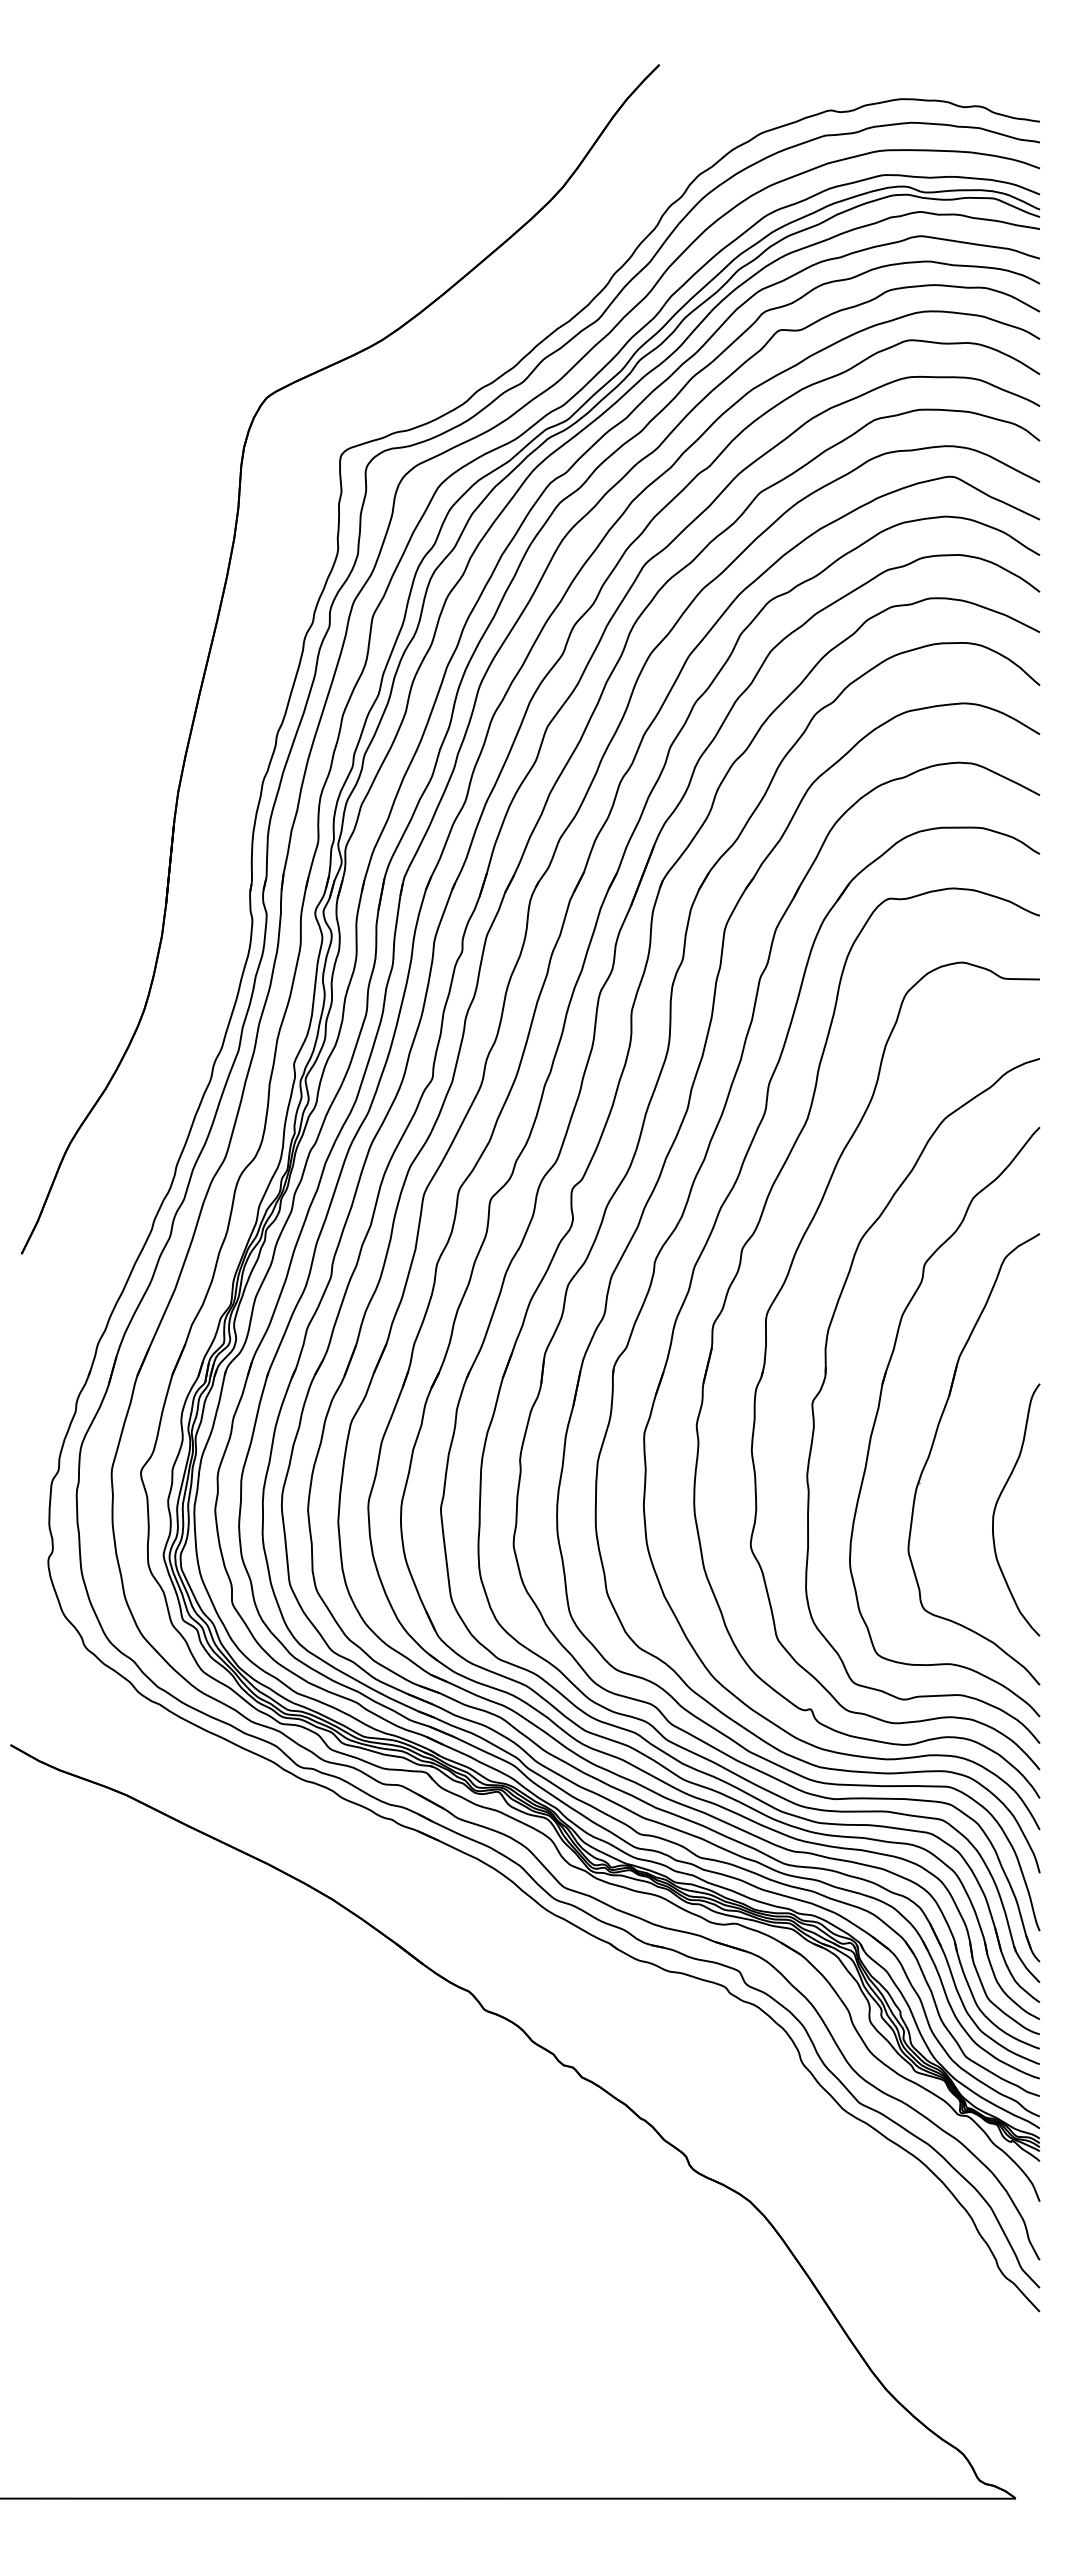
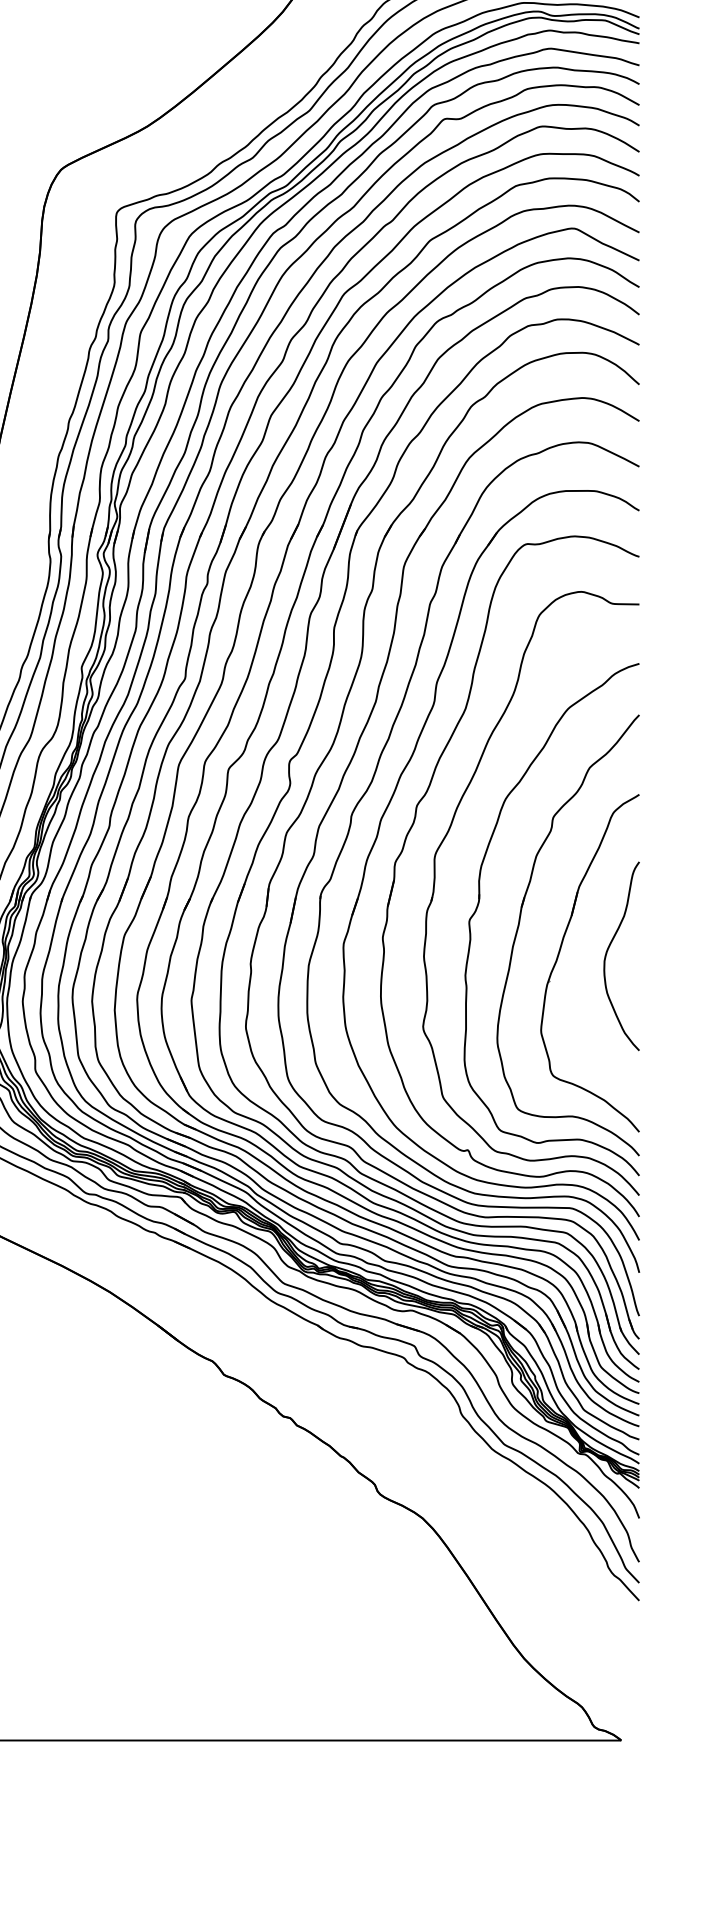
curve: (997, 1504) -> (607, 952), moved

